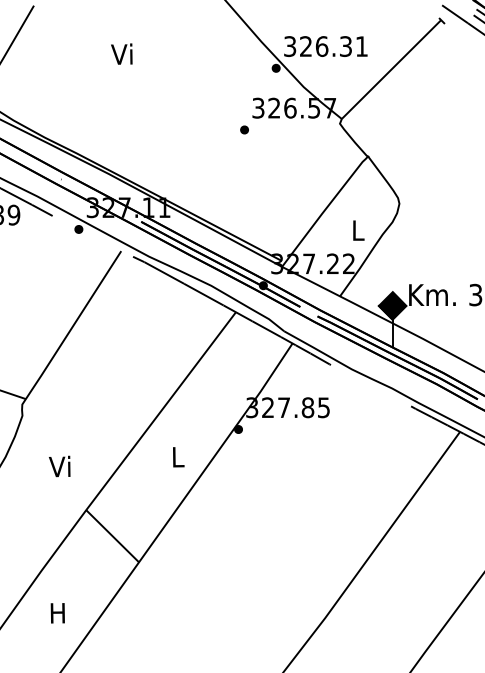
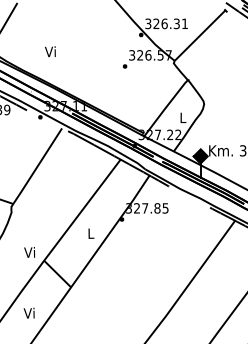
text: (122, 53) -> (50, 51), moved
text: (59, 466) -> (29, 252), moved
text: (55, 611) -> (28, 312), H -> Vi

